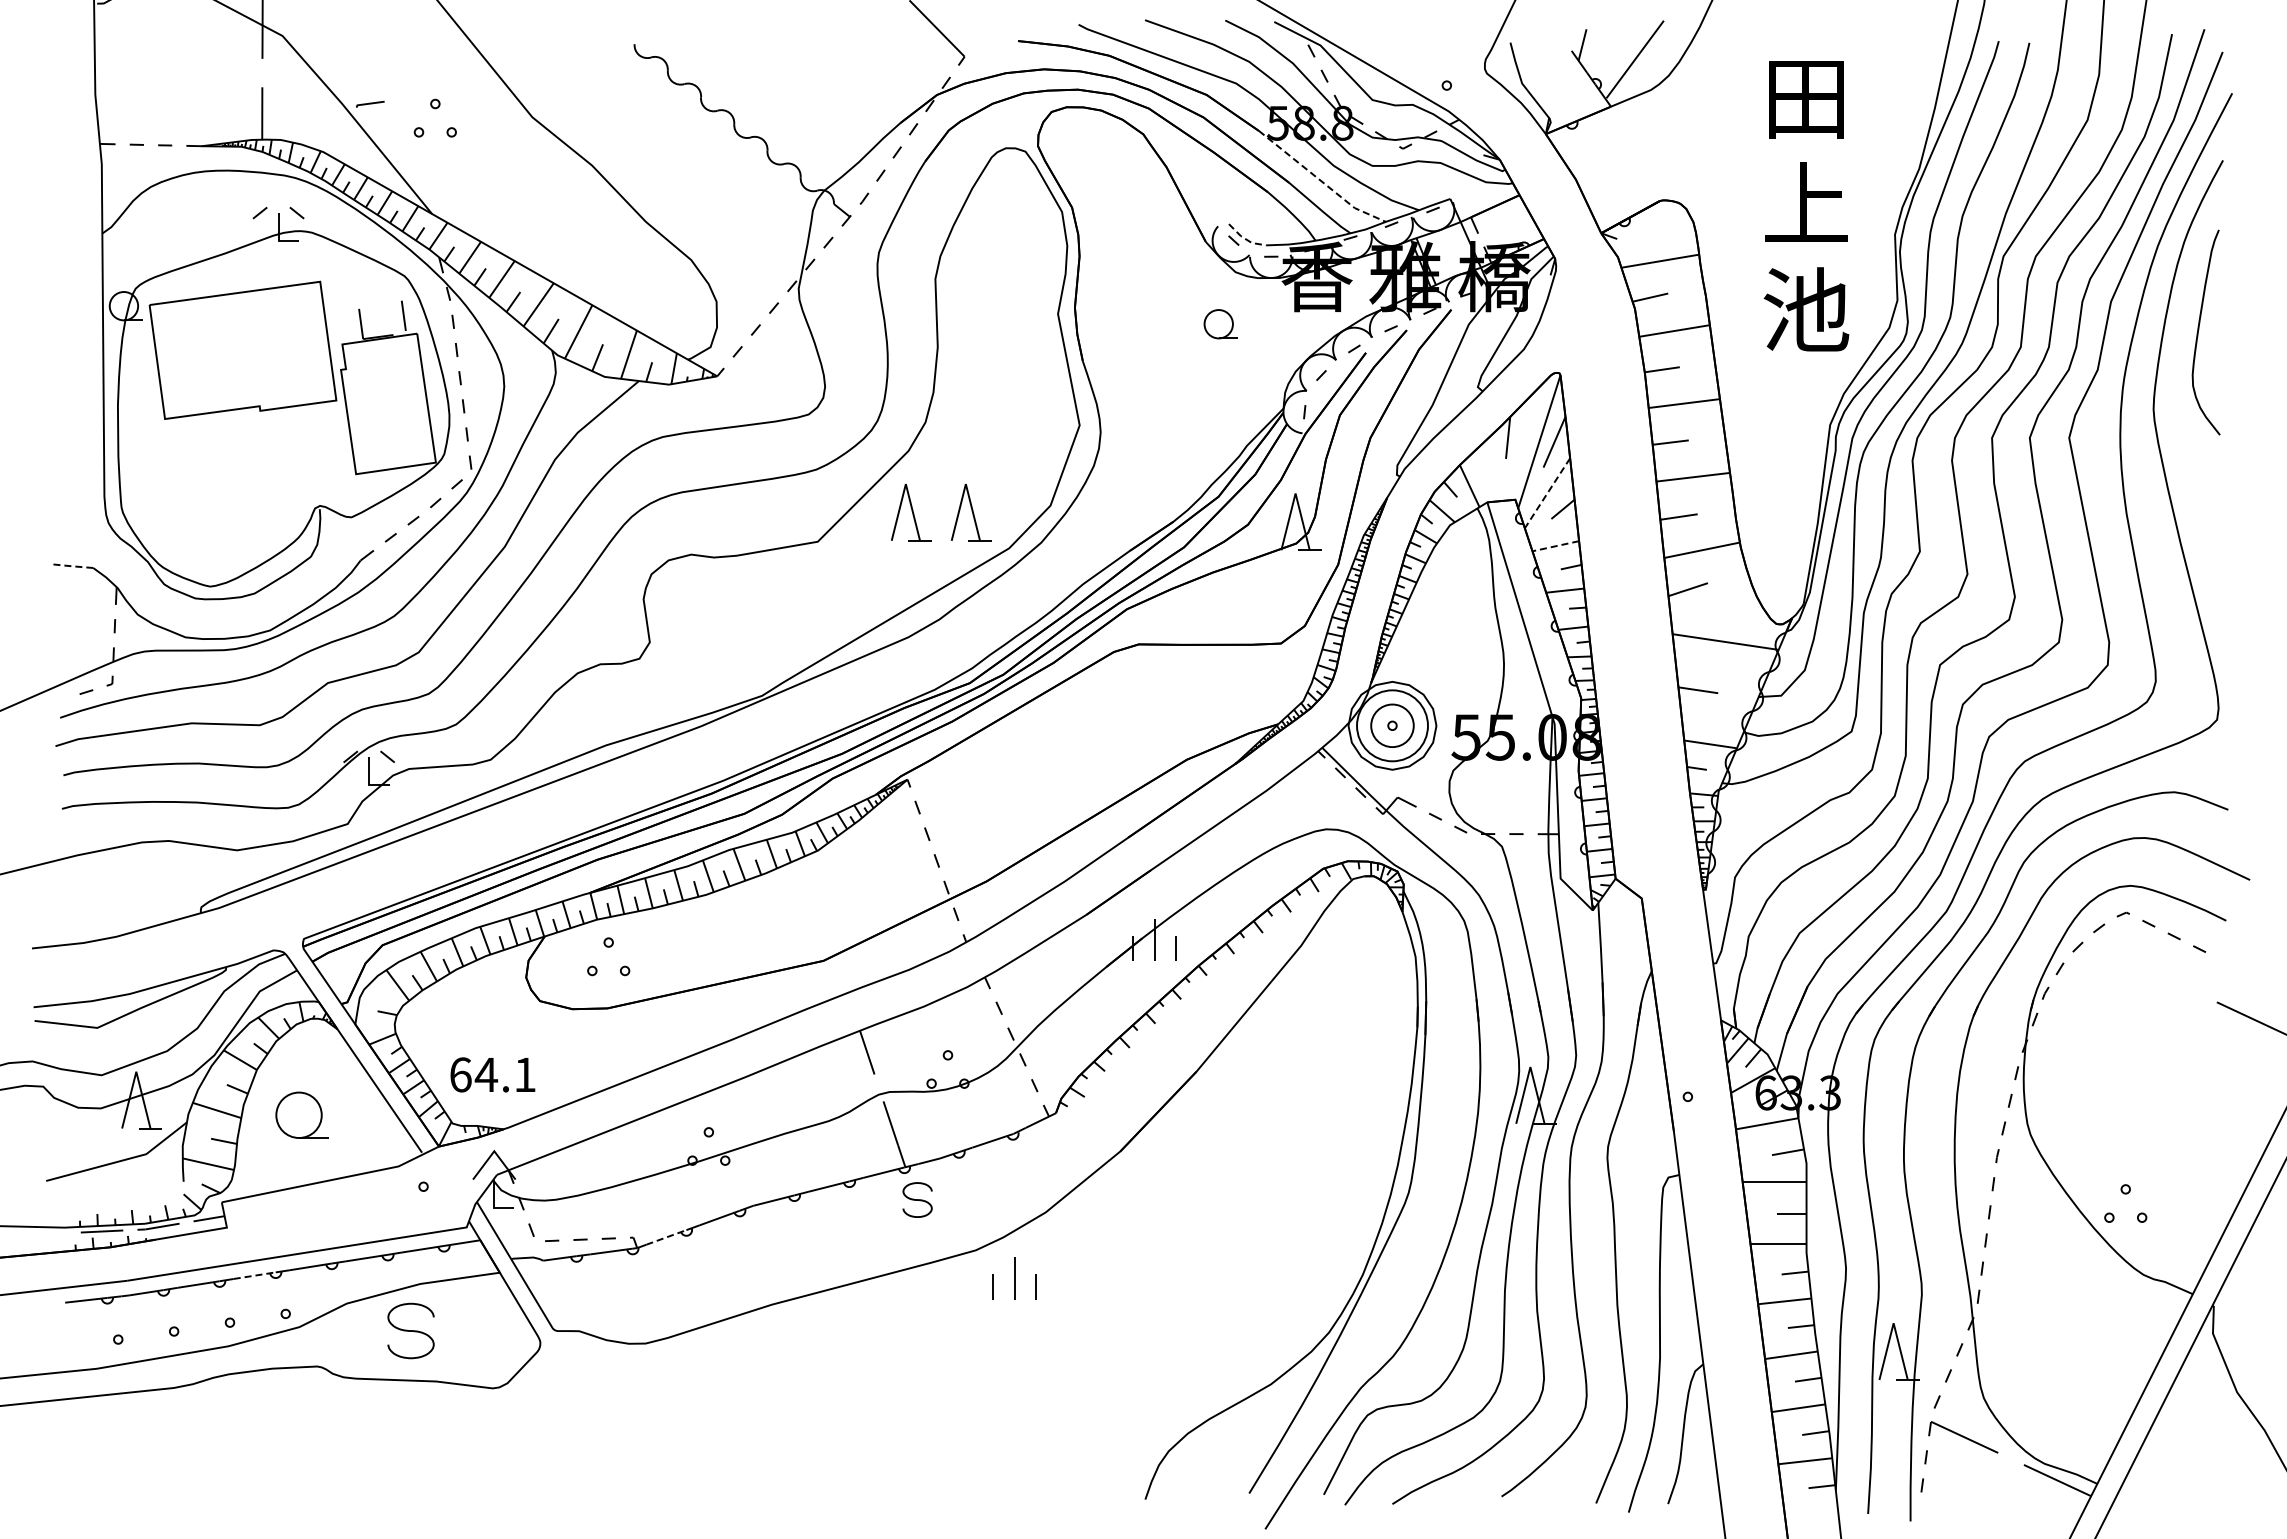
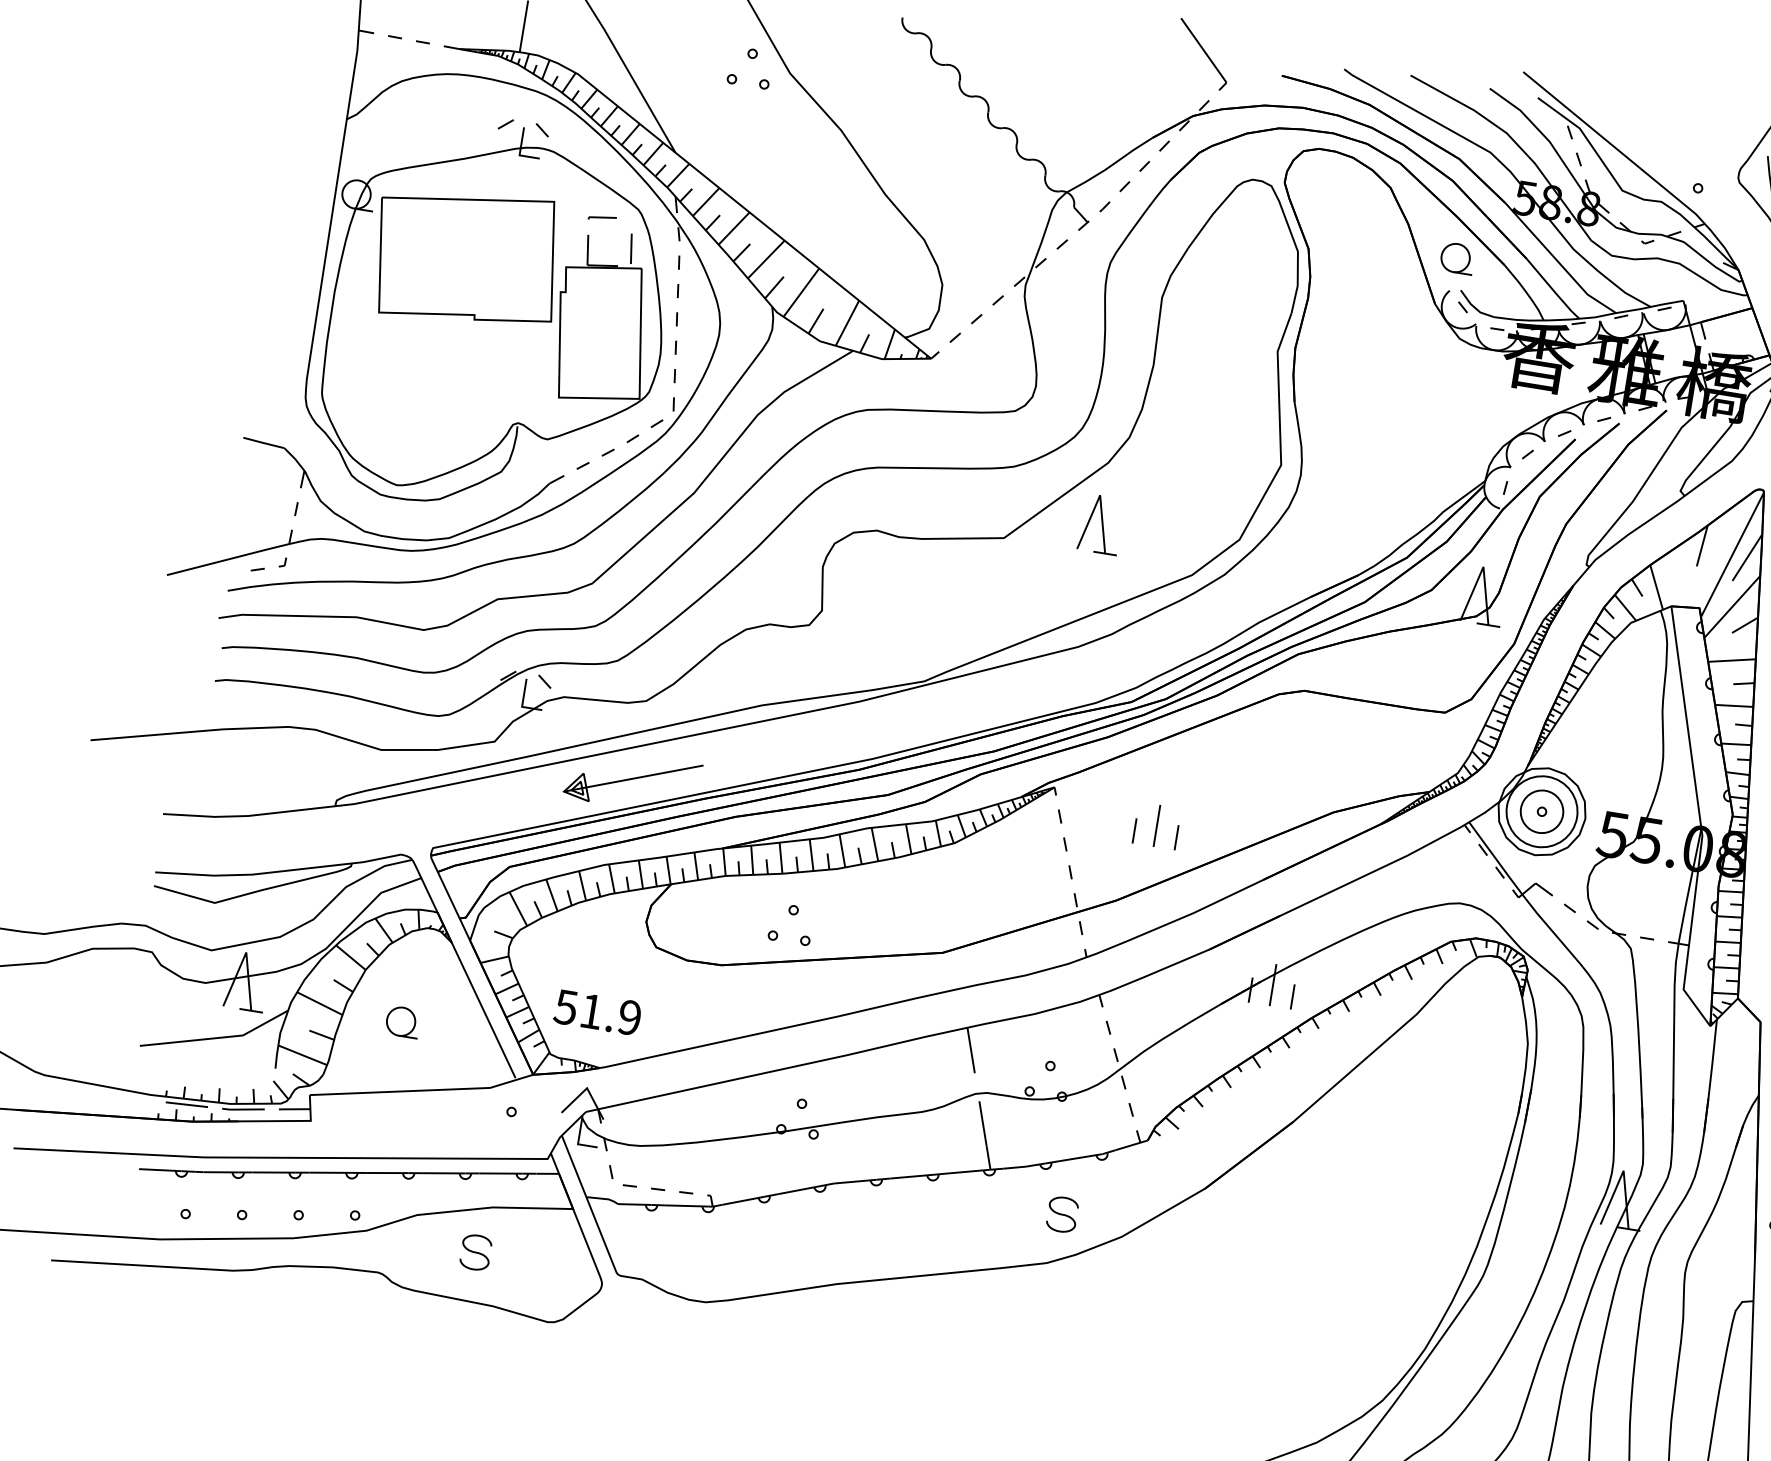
line: (370, 103) -> (602, 217), moved
part: (434, 109) -> (750, 59), moved
line: (1320, 180) -> (1558, 261), dashed -> solid
line: (1245, 238) -> (1474, 307), dashed -> solid
part: (1220, 324) -> (1457, 258), moved
line: (1547, 493) -> (1732, 607), dashed -> solid
part: (971, 512) -> (1160, 533), removed
line: (1555, 546) -> (1731, 660), dashed -> solid
line: (72, 566) -> (264, 443), dashed -> solid
part: (489, 840) -> (632, 780), added
part: (608, 947) -> (792, 915), moved
text: (492, 1074) -> (597, 1012), 64.1 -> 51.9
part: (301, 1115) -> (402, 1022), size x0.62
part: (917, 1199) -> (1062, 1214), moved
line: (666, 1237) -> (743, 1200), dashed -> solid
line: (255, 1275) -> (331, 1172), dashed -> solid
part: (1014, 1278) -> (1156, 826), moved
part: (410, 1331) -> (475, 1252), size x0.62

